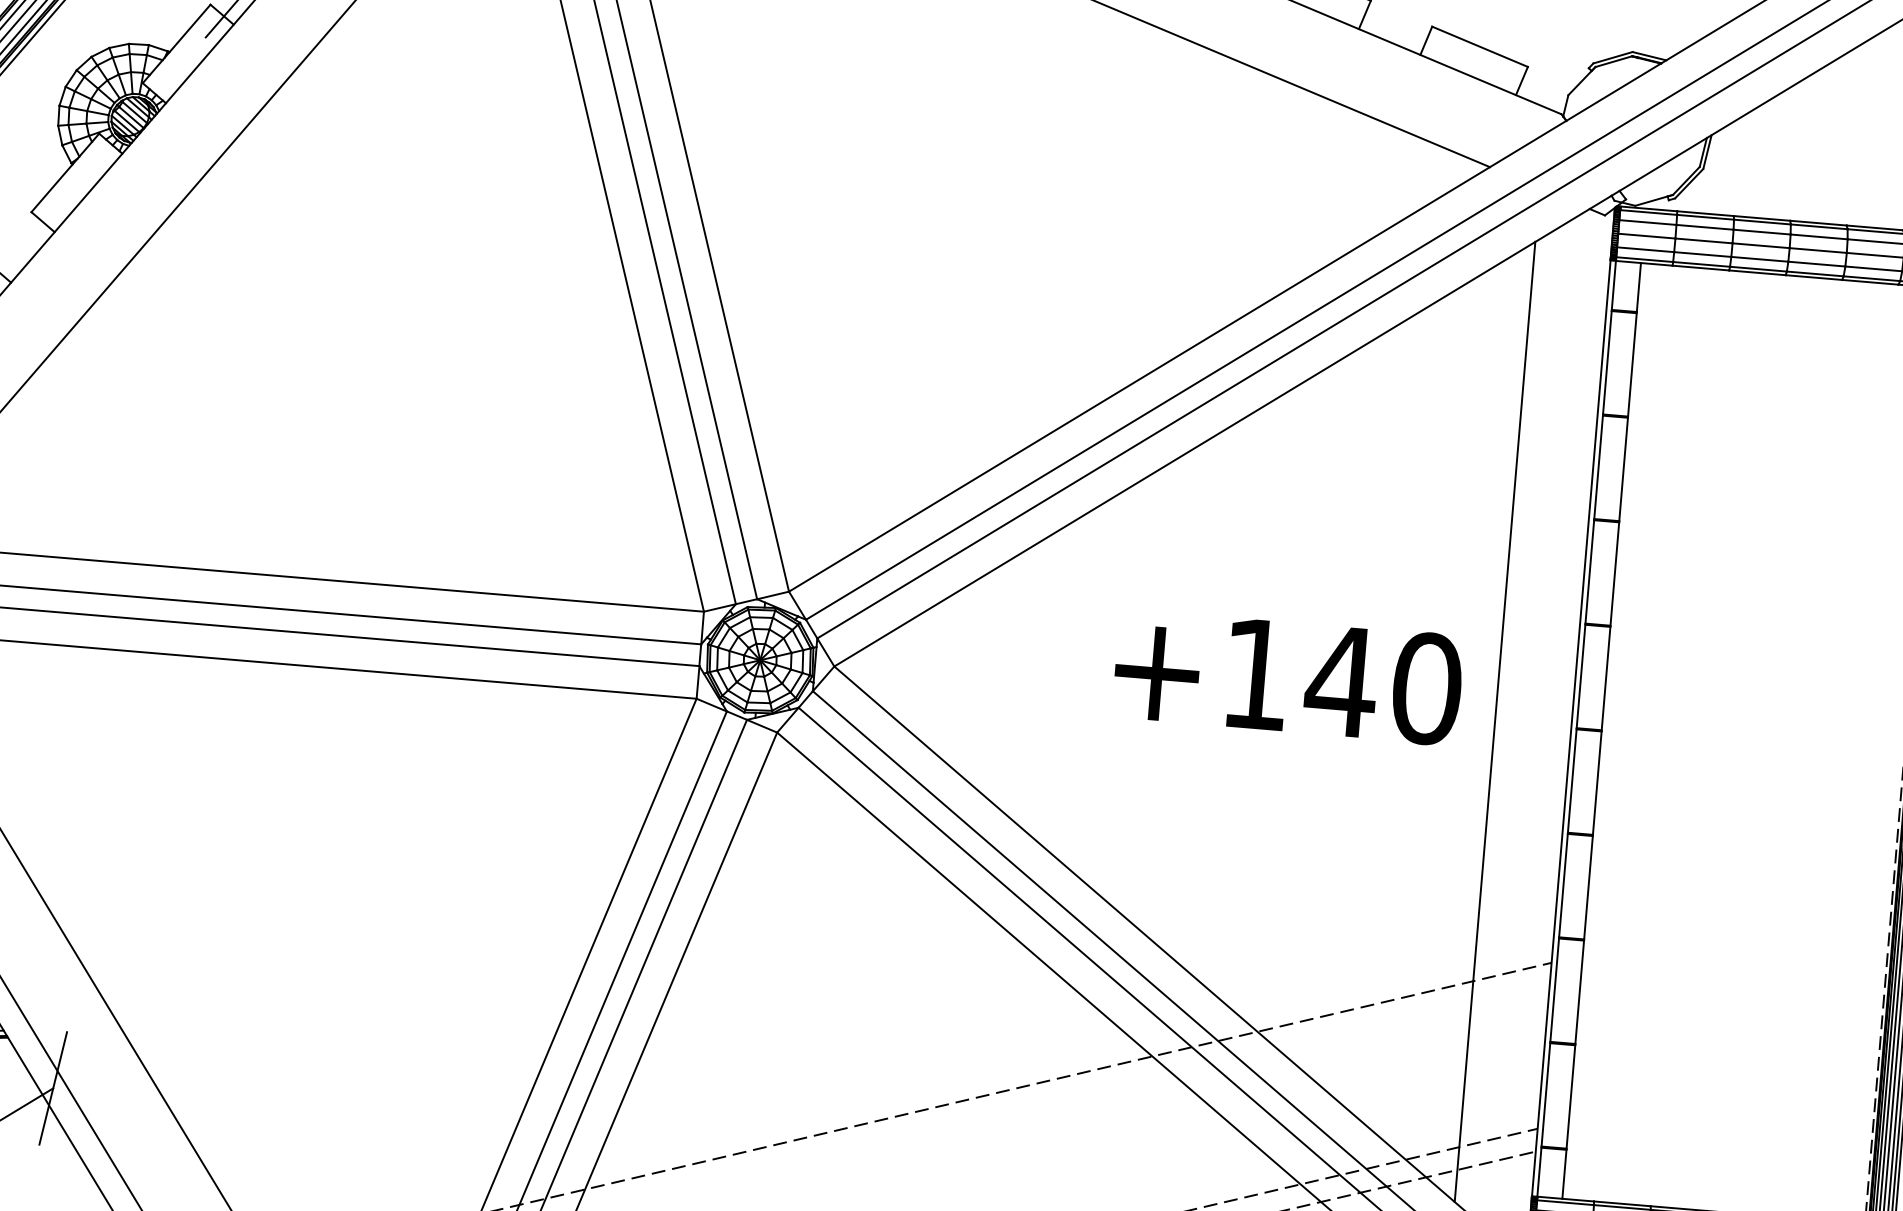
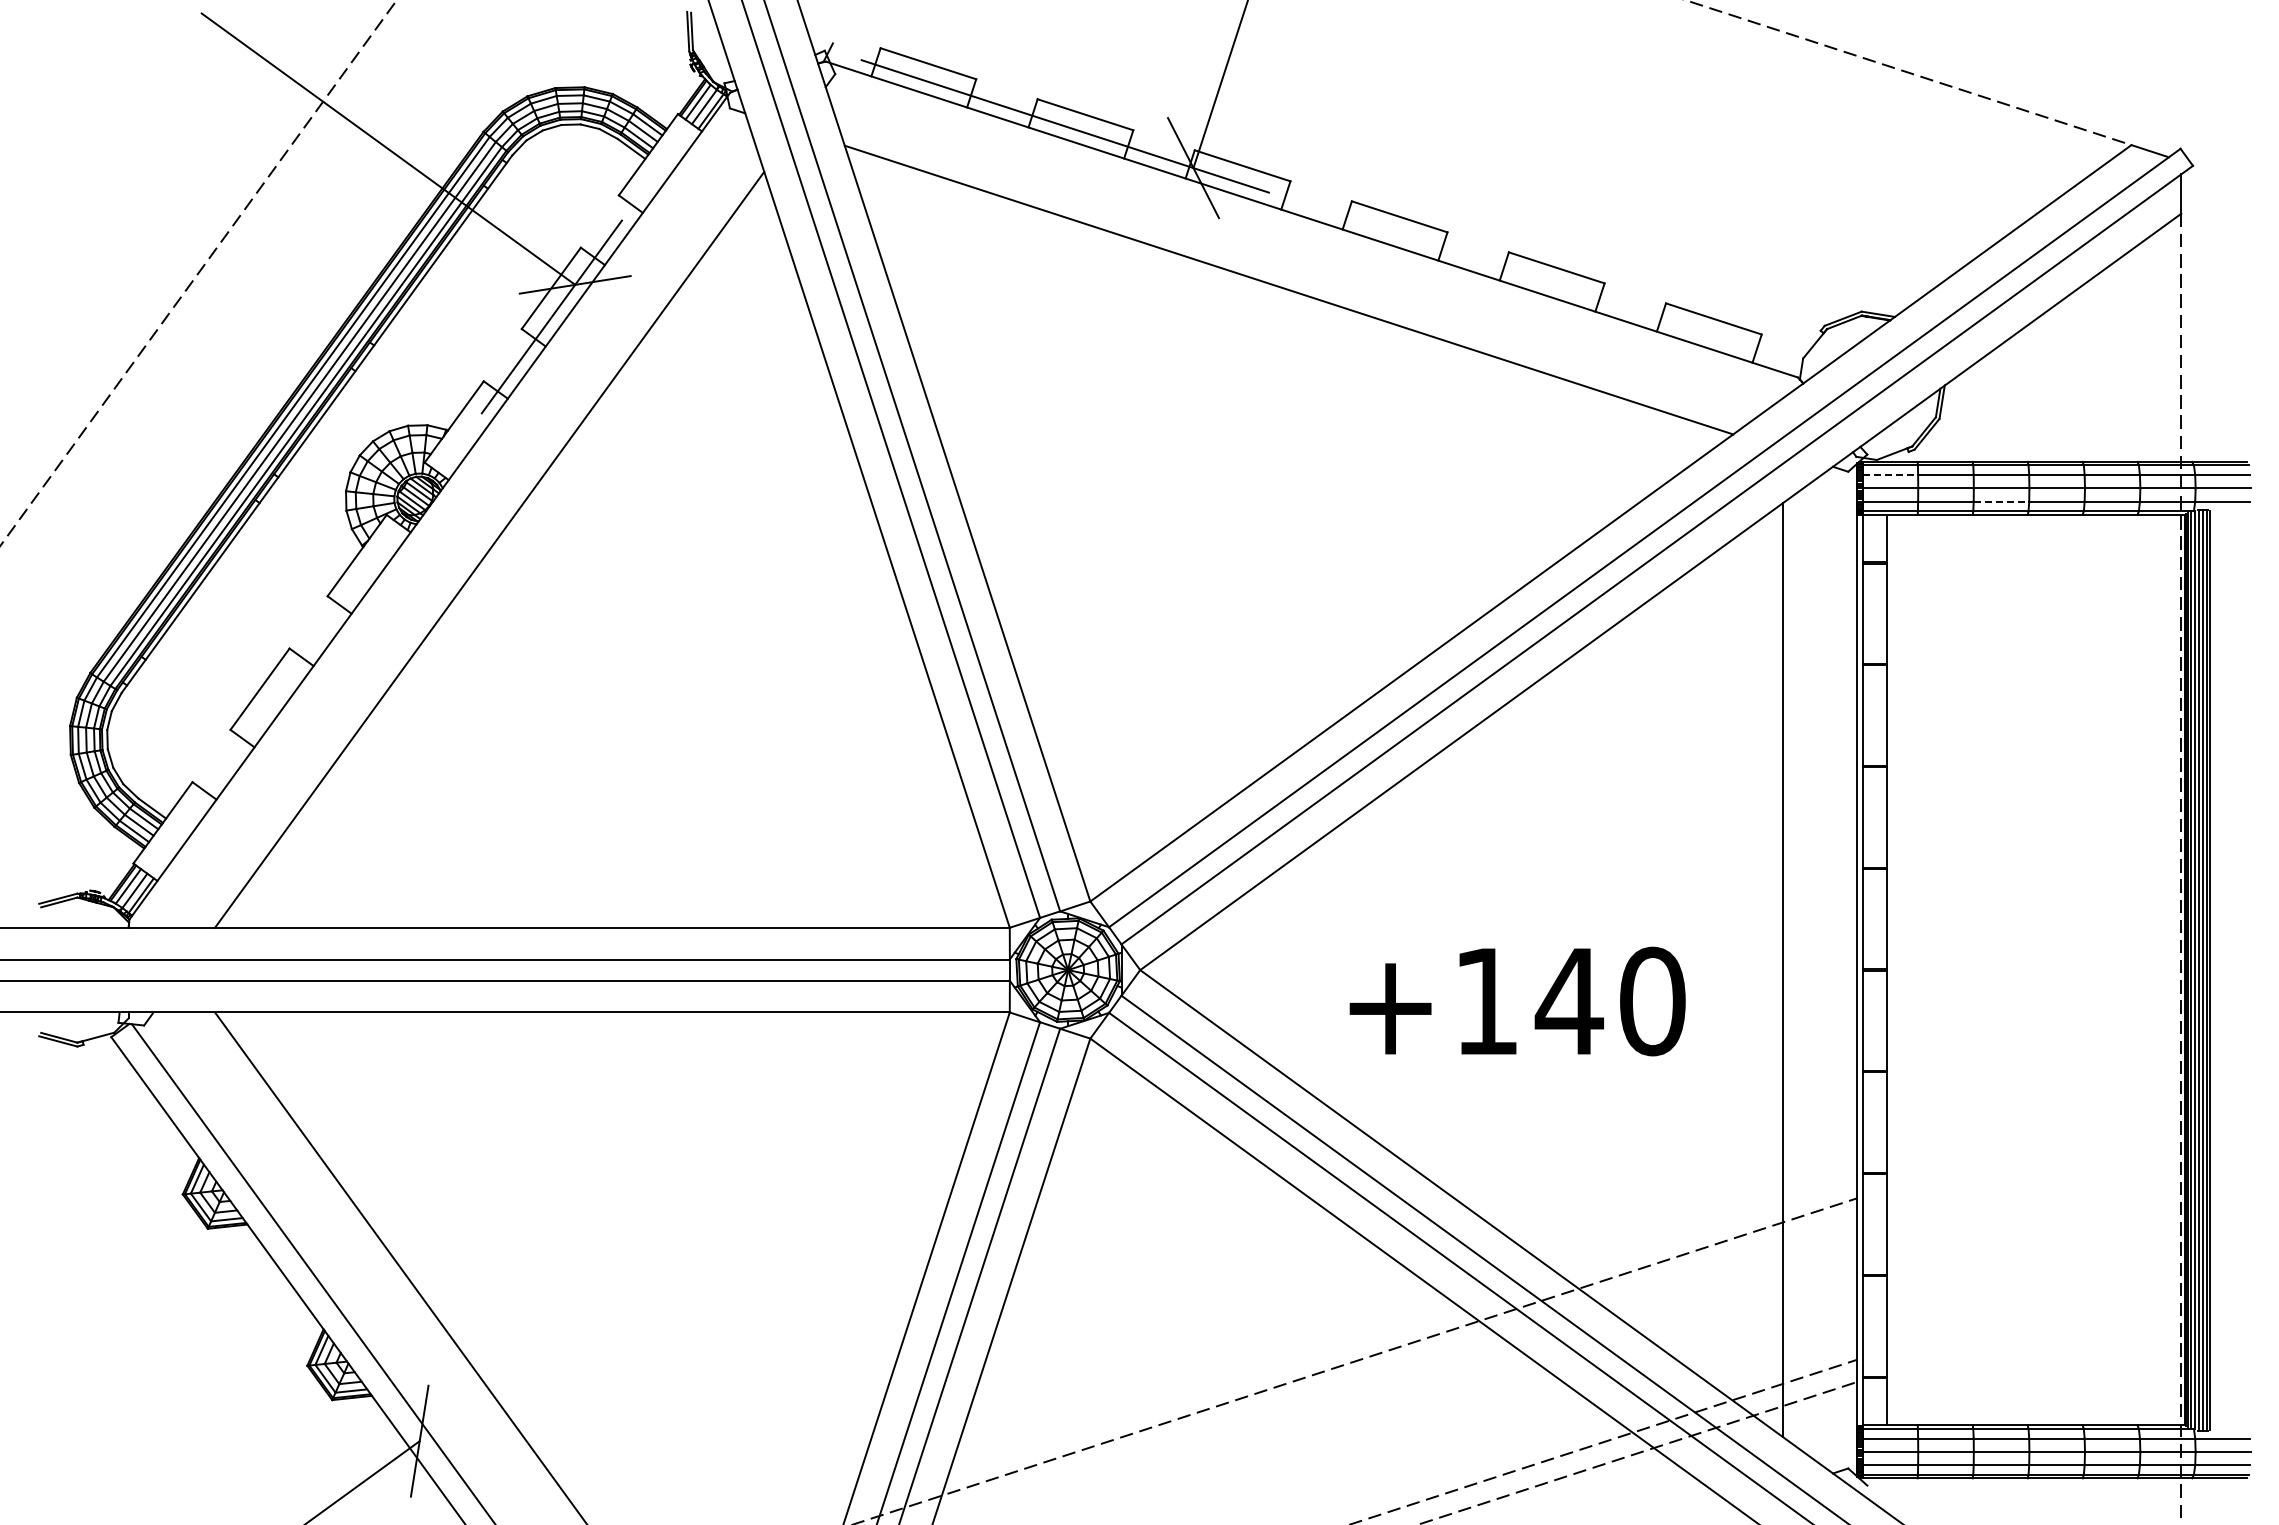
line: (1648, 222) -> (1890, 475), solid -> dashed
line: (1759, 259) -> (2001, 501), solid -> dashed
text: (1288, 677) -> (1517, 1001), moved

